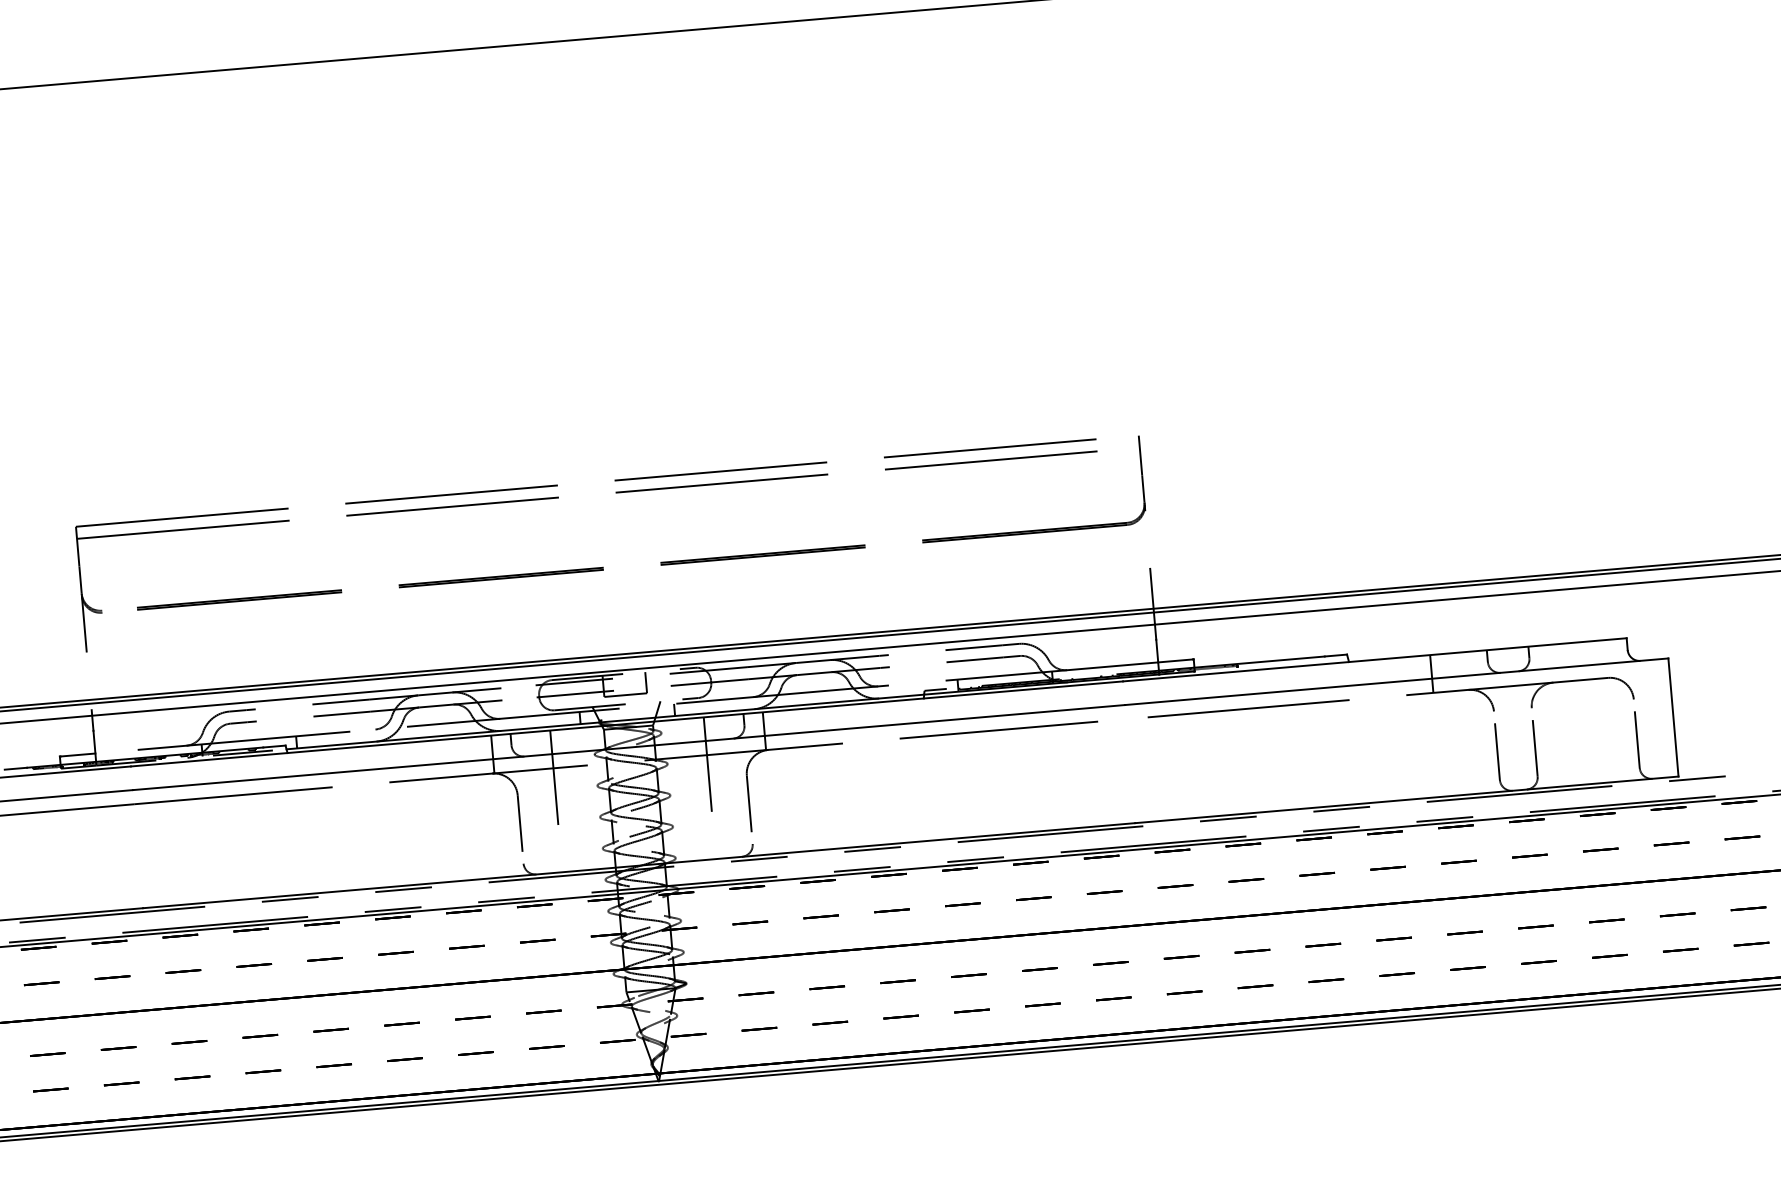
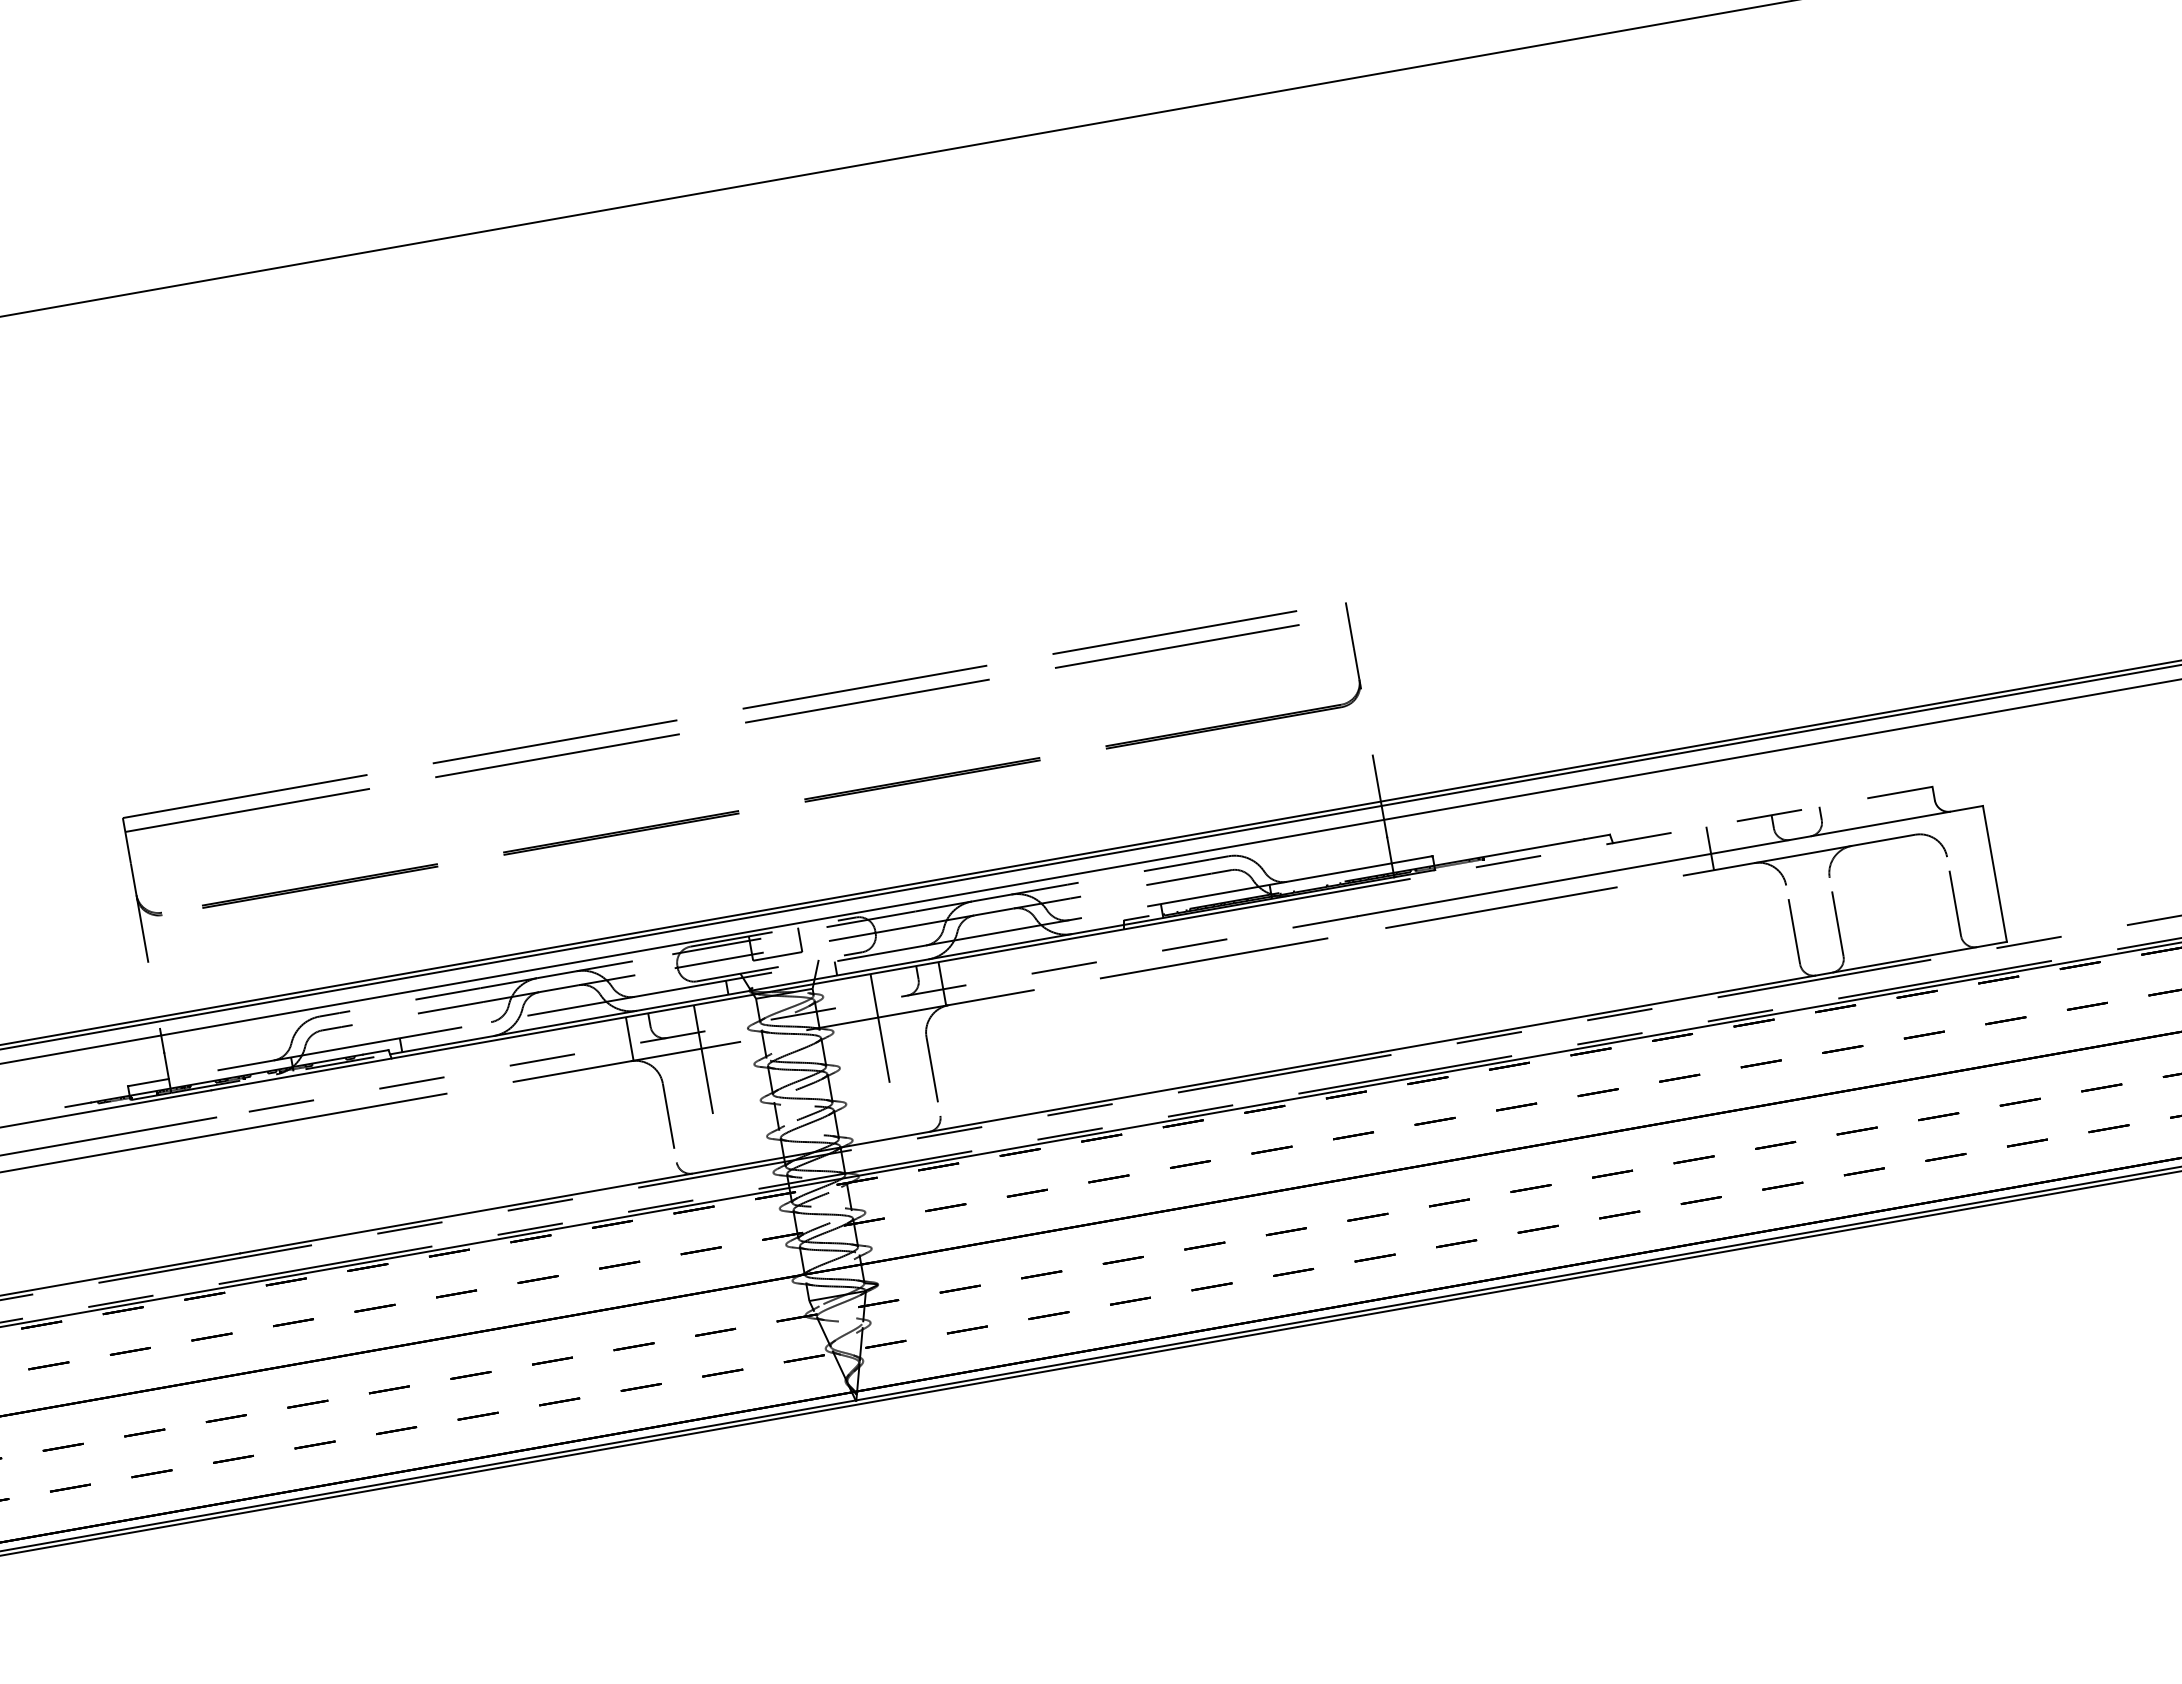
line: (1374, 660) -> (1642, 838), solid -> dashed
line: (629, 747) -> (787, 1016), solid -> dashed

